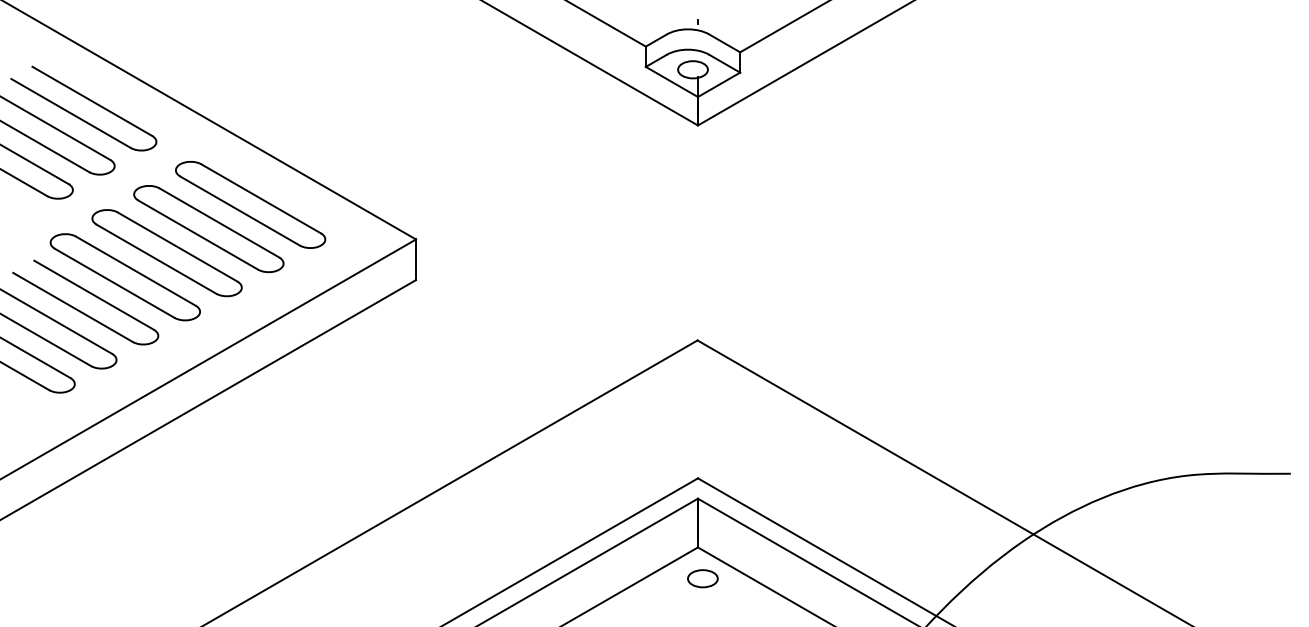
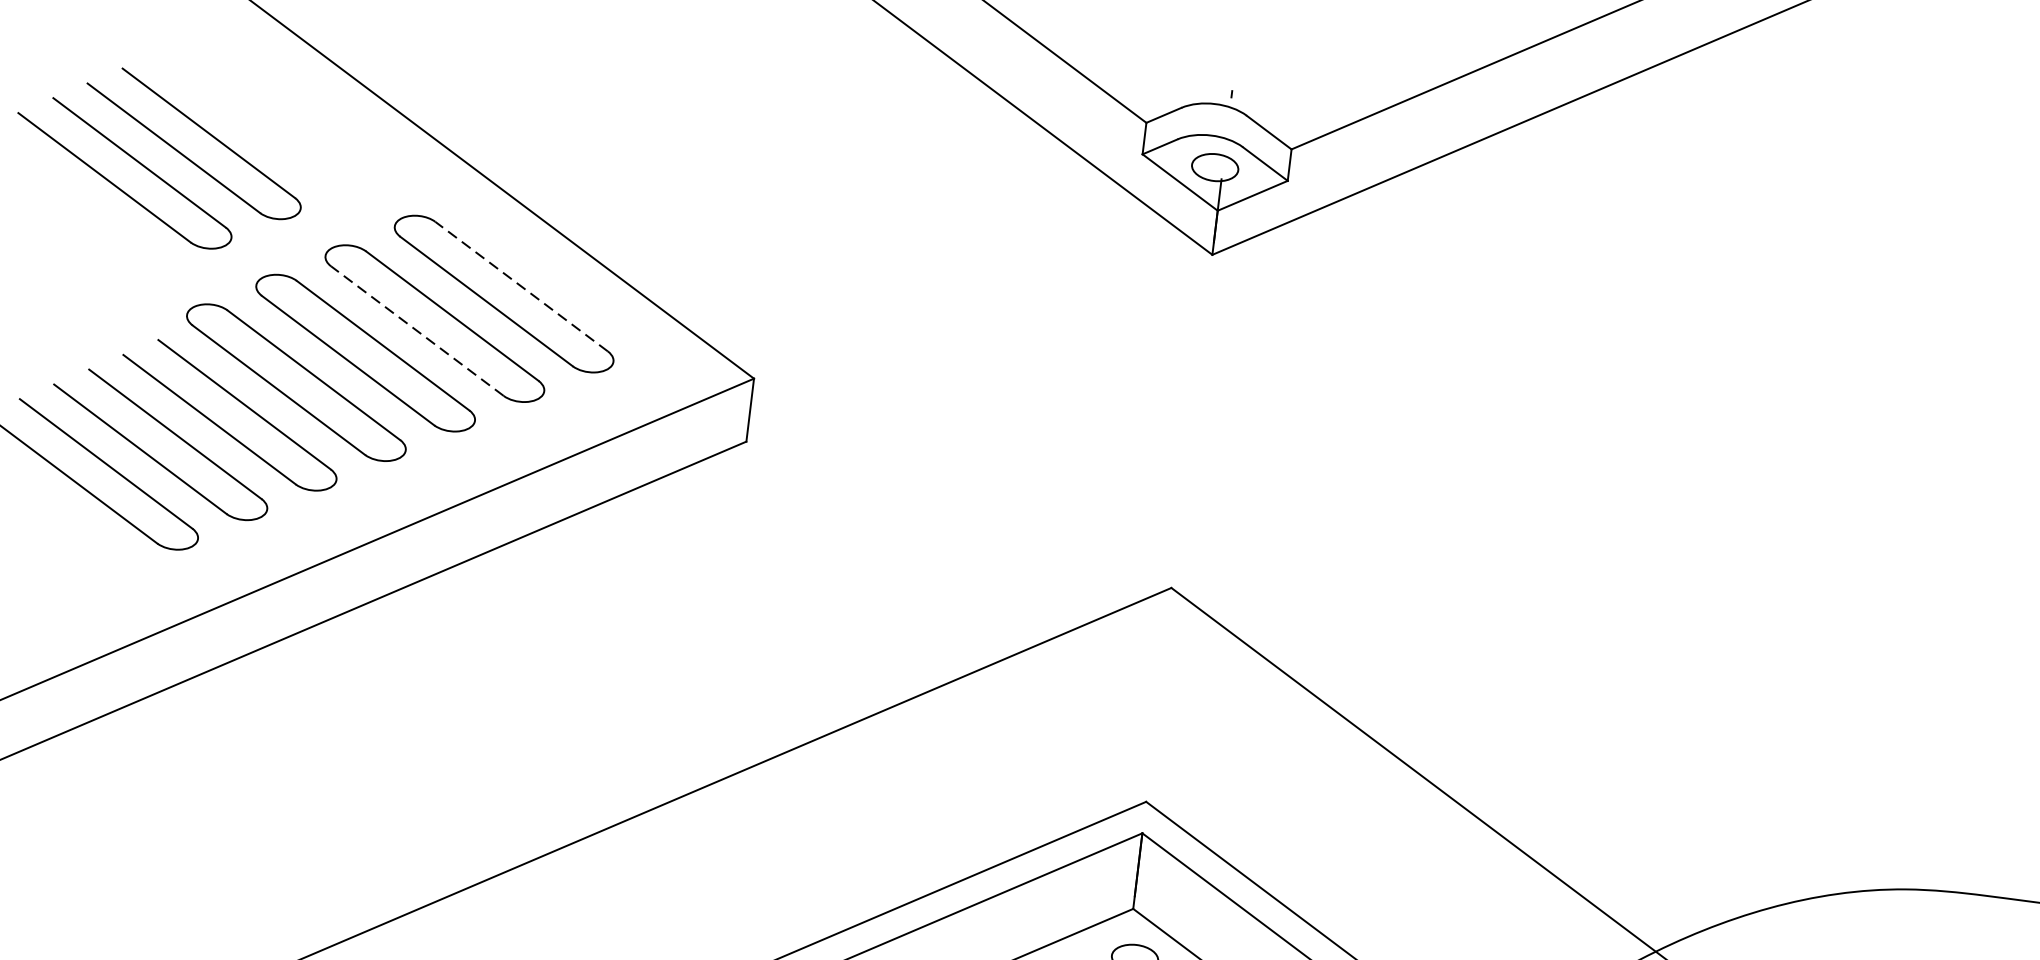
part: (88, 100) -> (272, 101), removed
line: (260, 198) -> (520, 285), solid -> dashed
line: (197, 234) -> (416, 329), solid -> dashed

